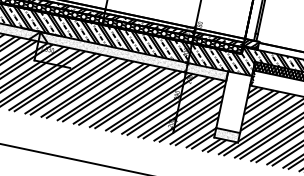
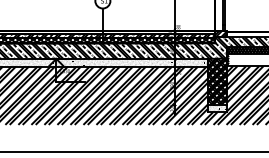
hatch: (233, 101) -> (216, 81), added

